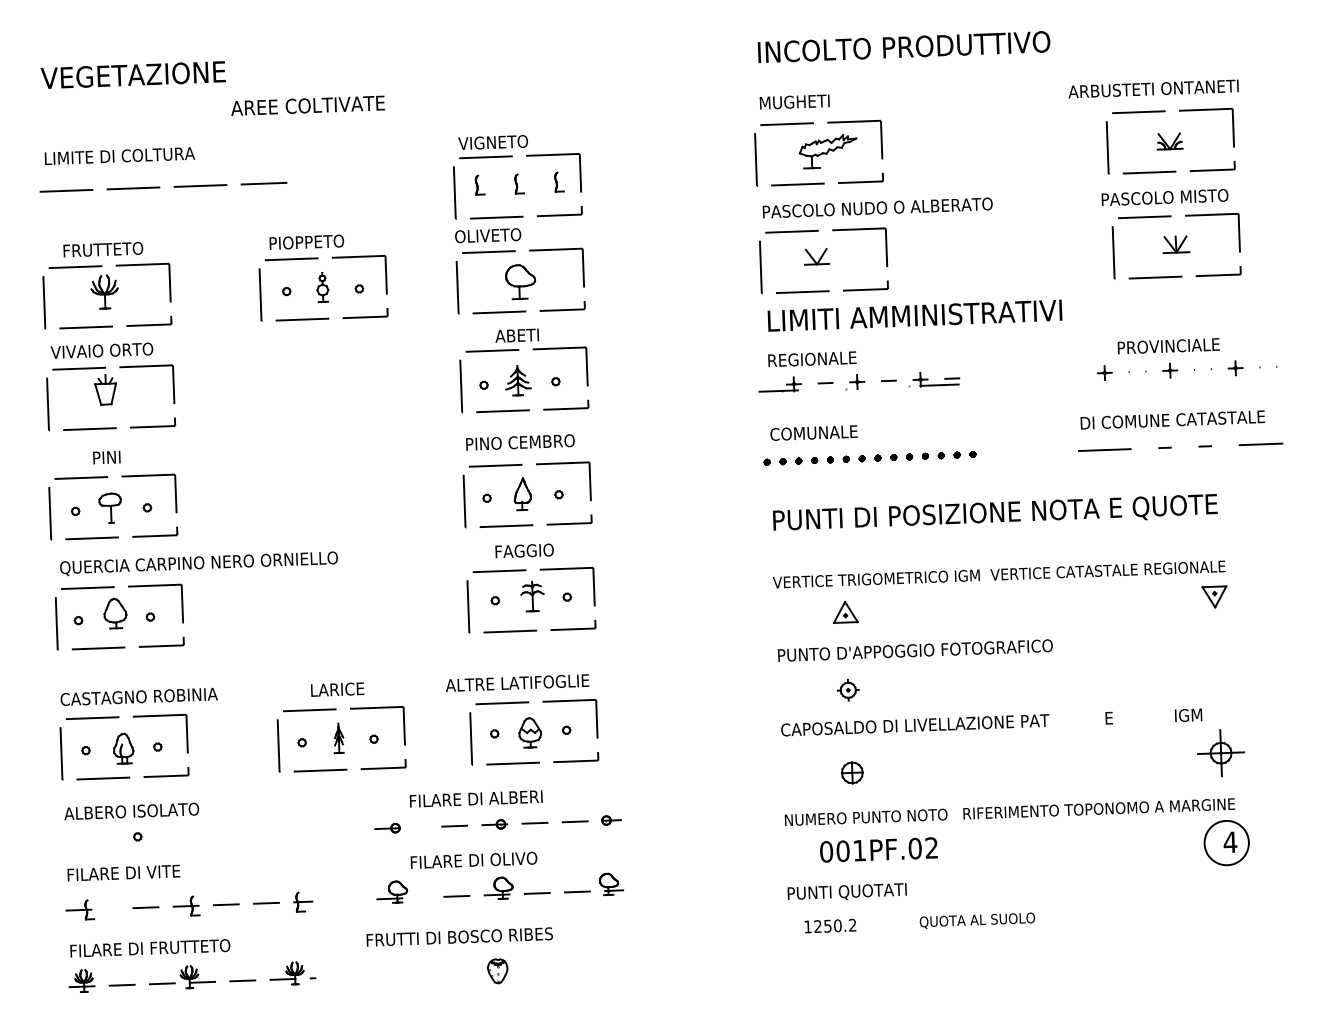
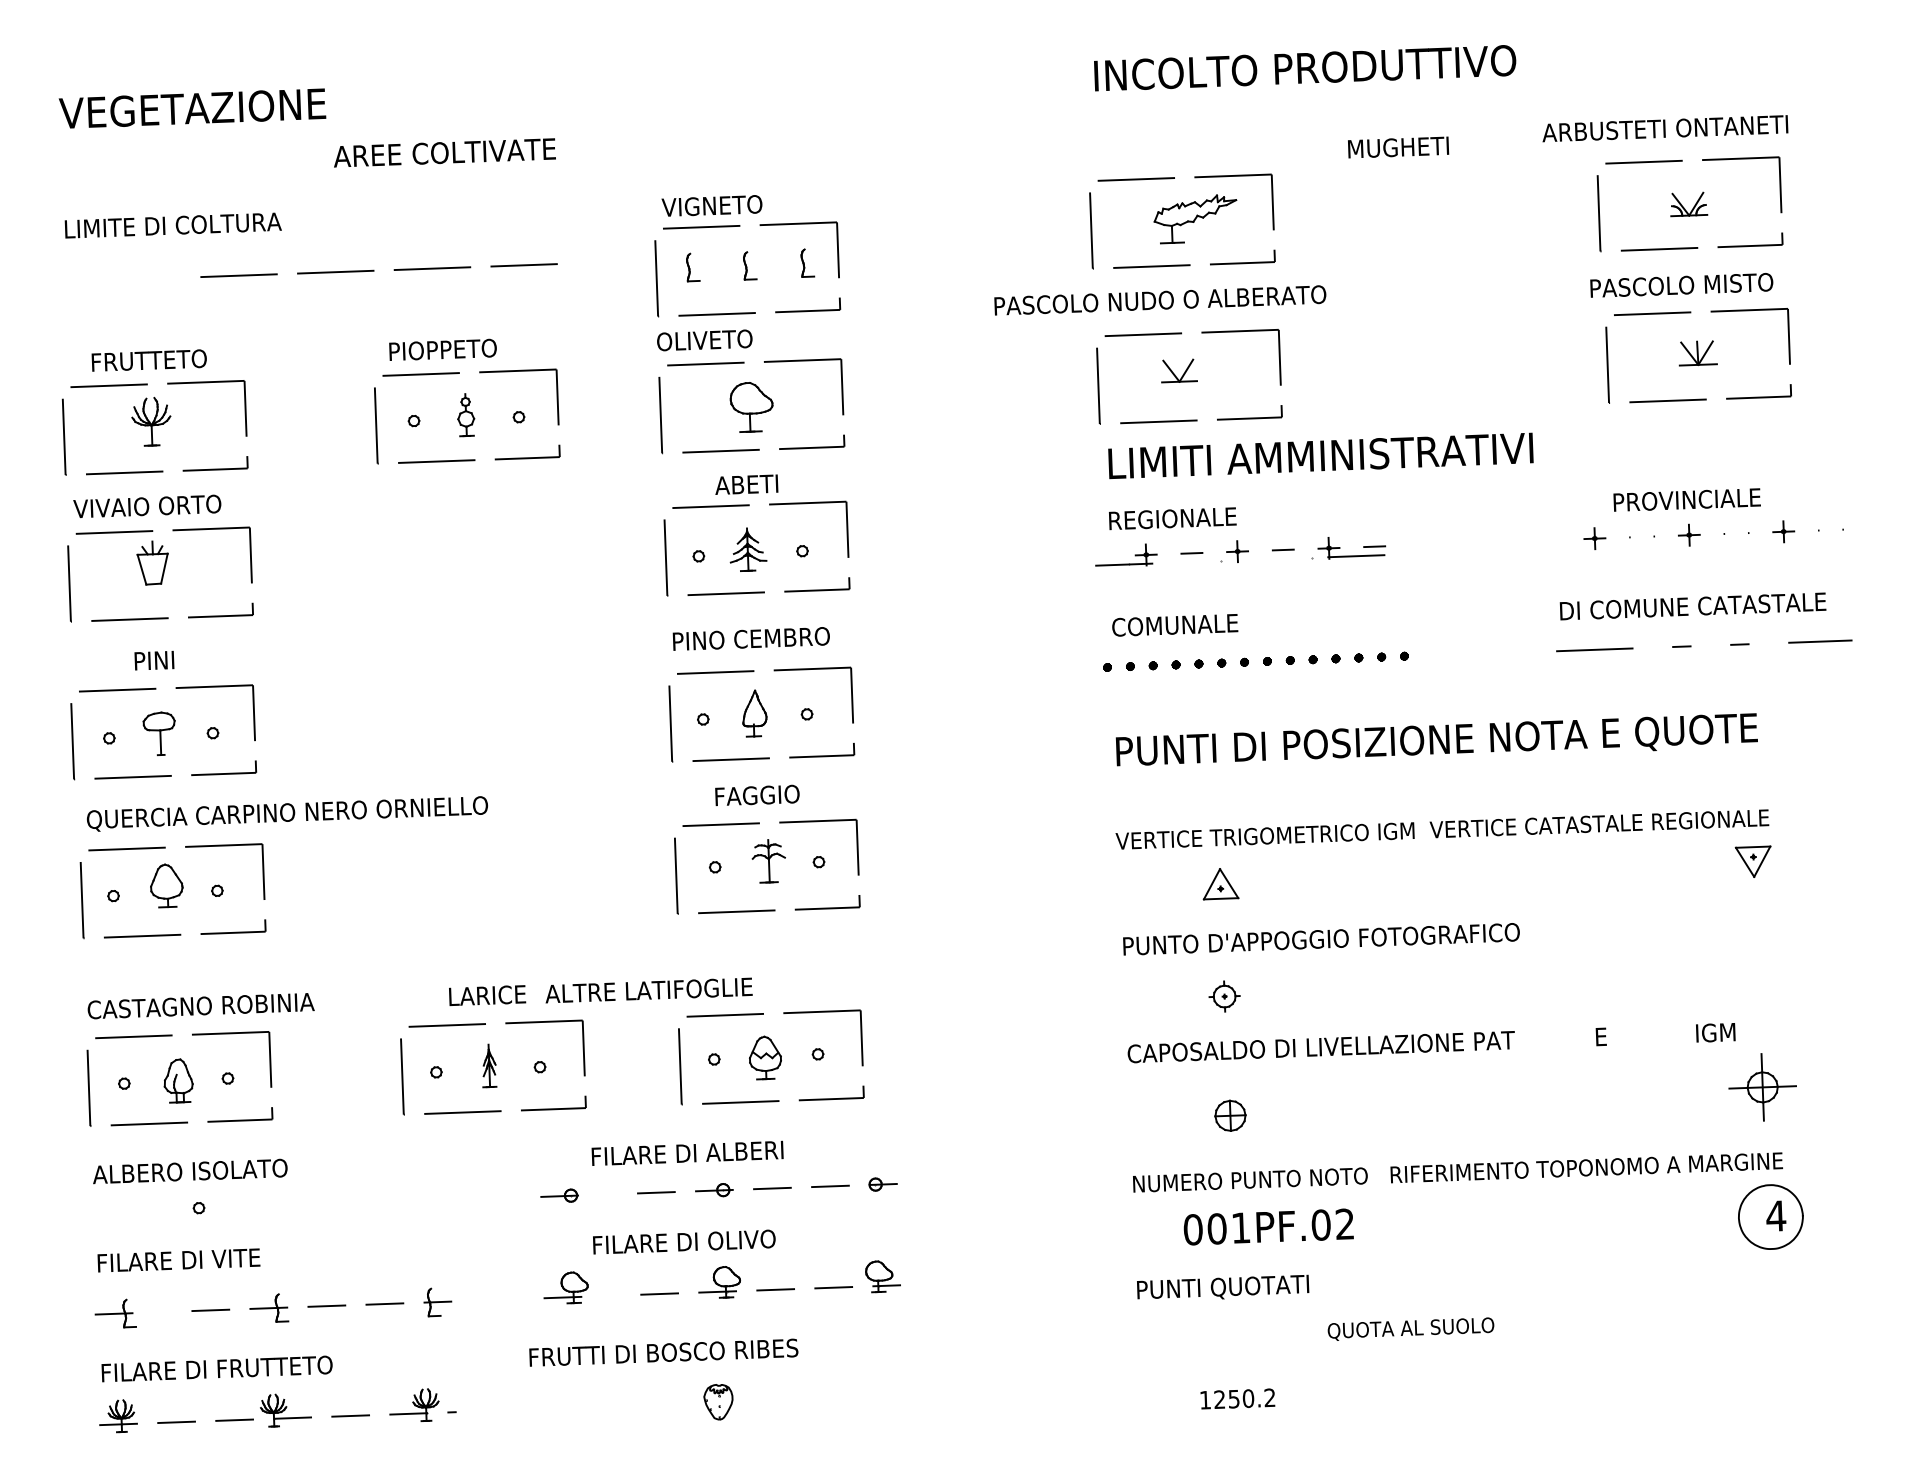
text: (794, 101) -> (1398, 146), moved
line: (160, 187) -> (374, 270), moved
text: (877, 207) -> (1159, 299), moved
text: (517, 682) -> (648, 989), moved
text: (830, 925) -> (1237, 1398), moved

